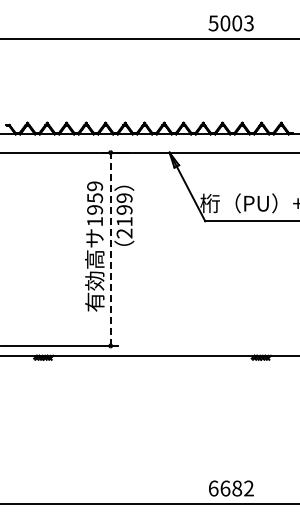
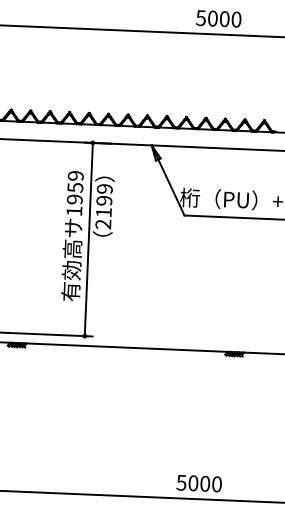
text: (248, 23) -> (235, 19), 5003 -> 5000
line: (110, 249) -> (88, 239), dashed -> solid
text: (230, 488) -> (198, 483), 6682 -> 5000

